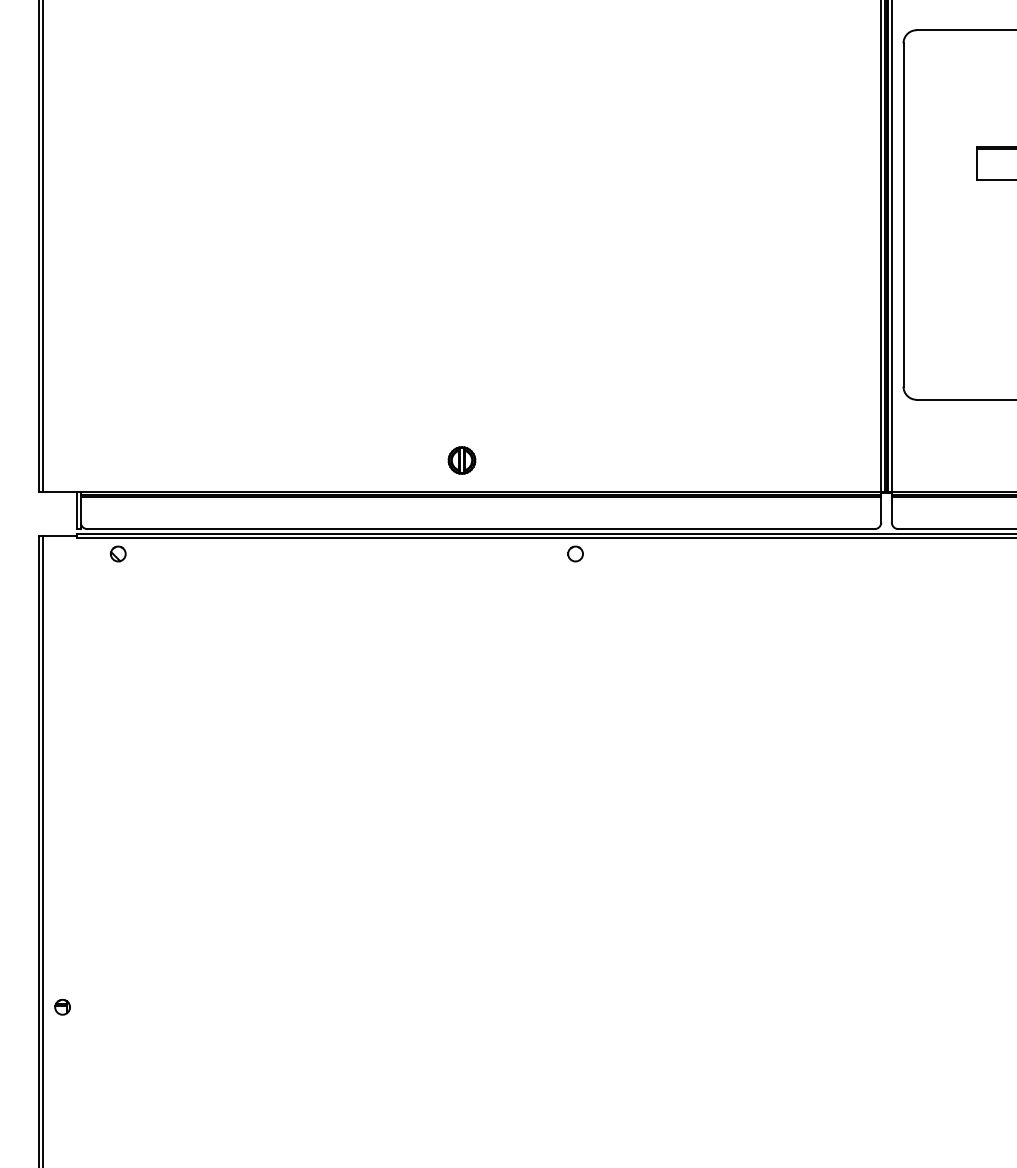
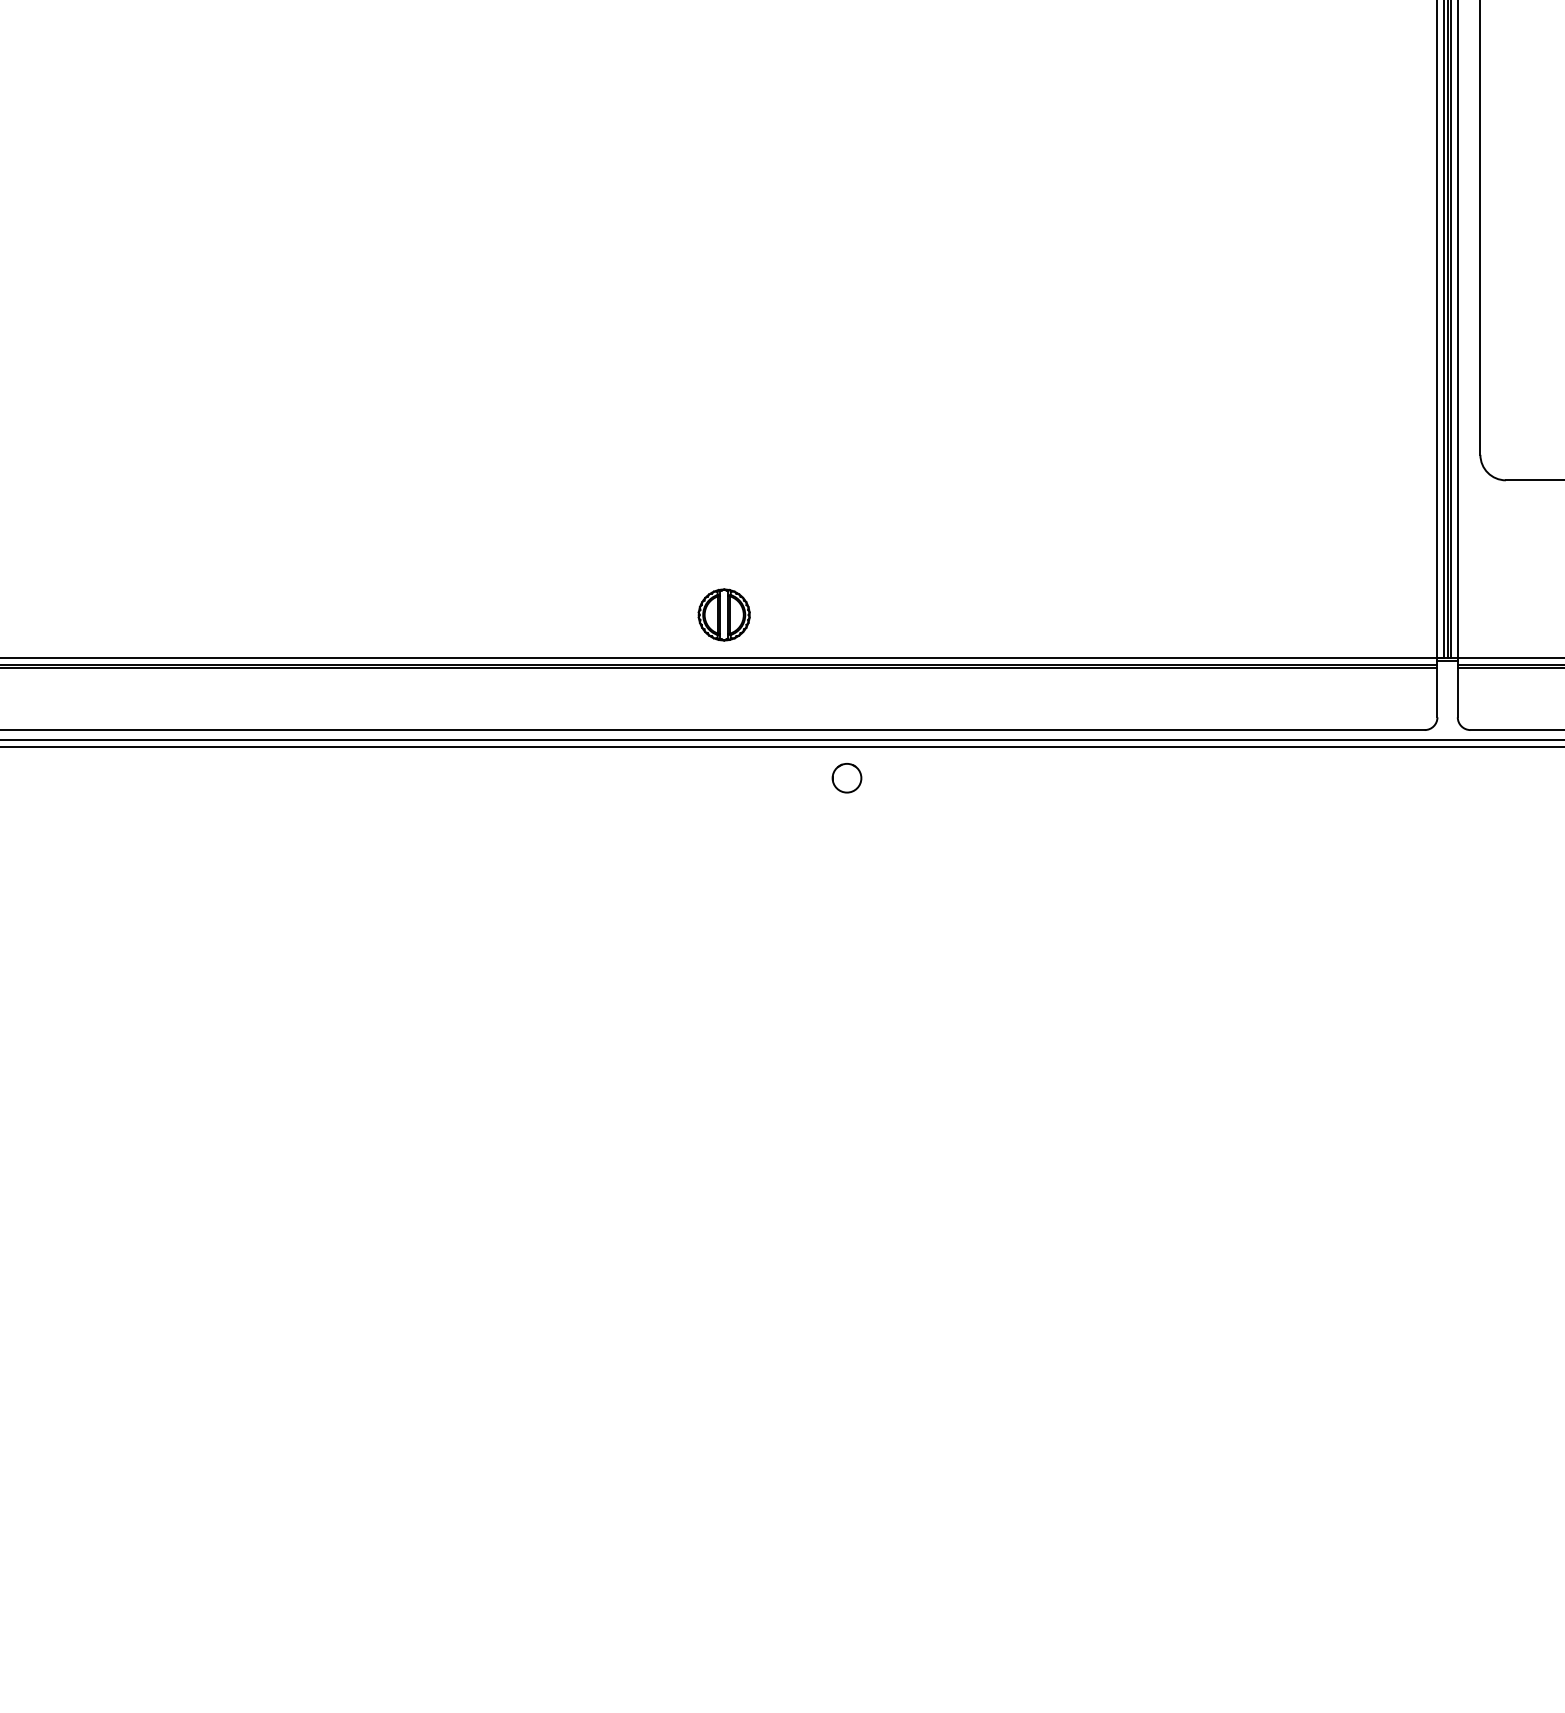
part: (461, 460) -> (723, 614), moved

